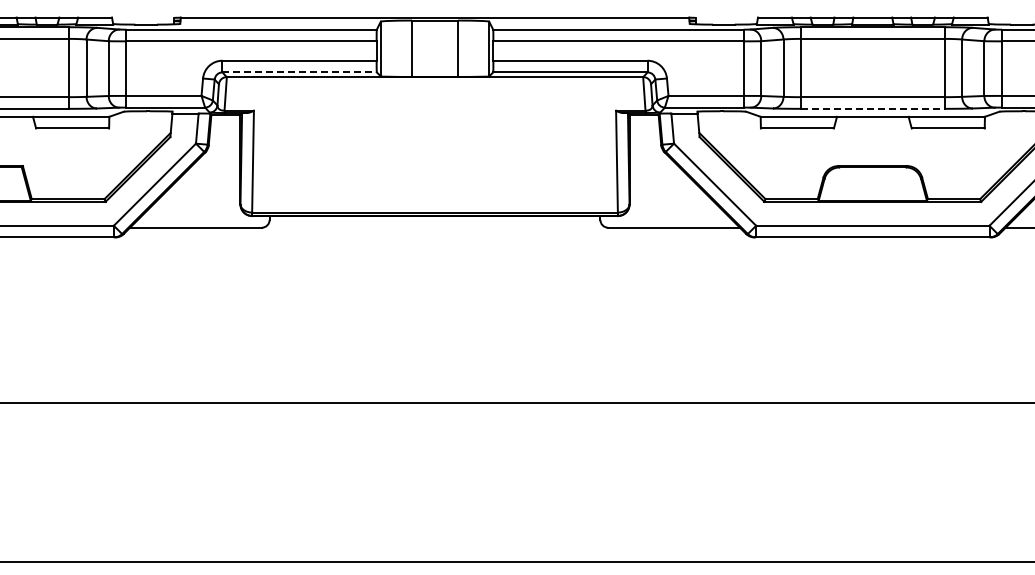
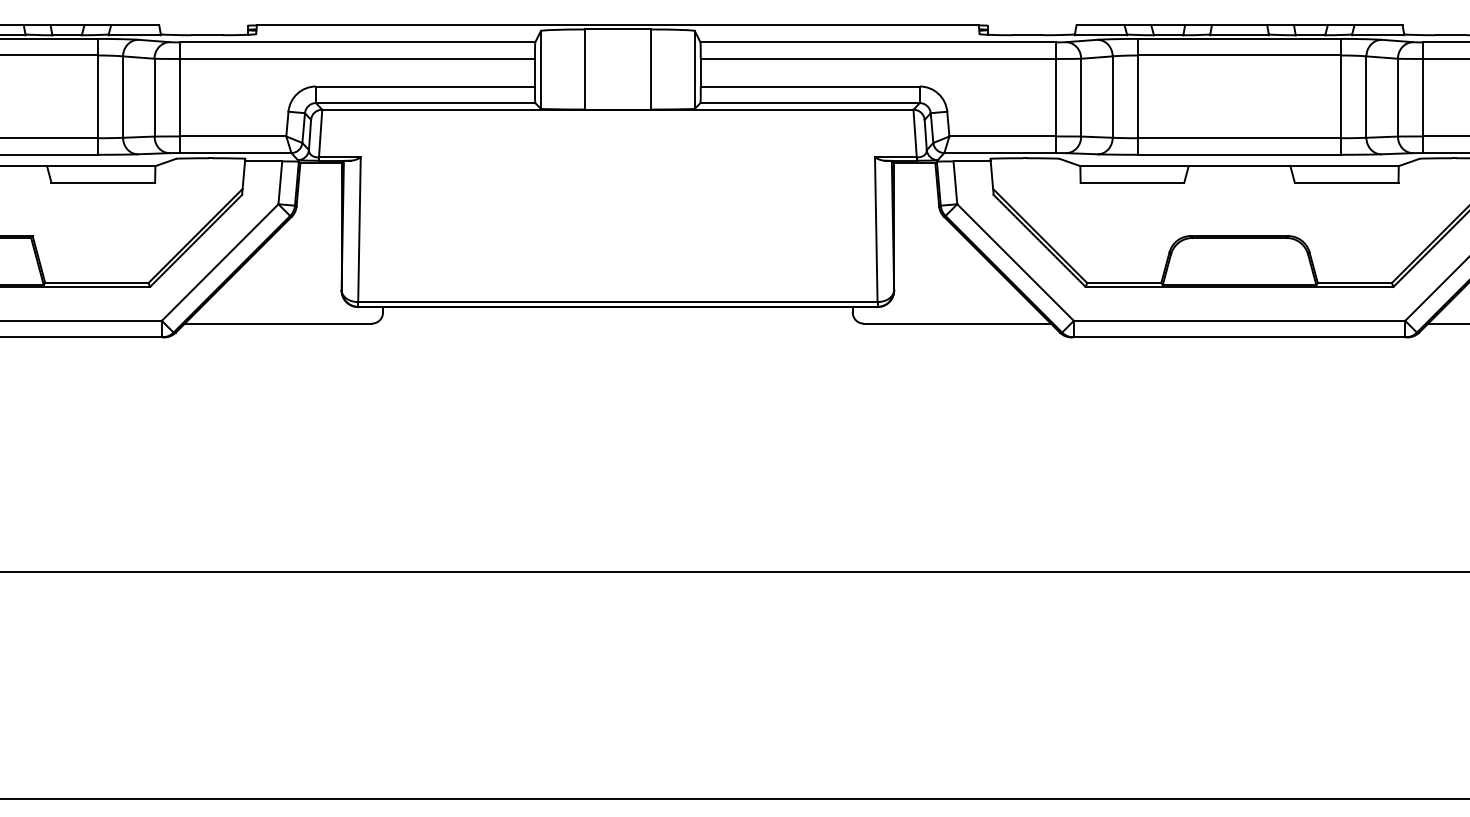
line: (300, 72) -> (426, 103), dashed -> solid
line: (872, 108) -> (1239, 154), dashed -> solid

